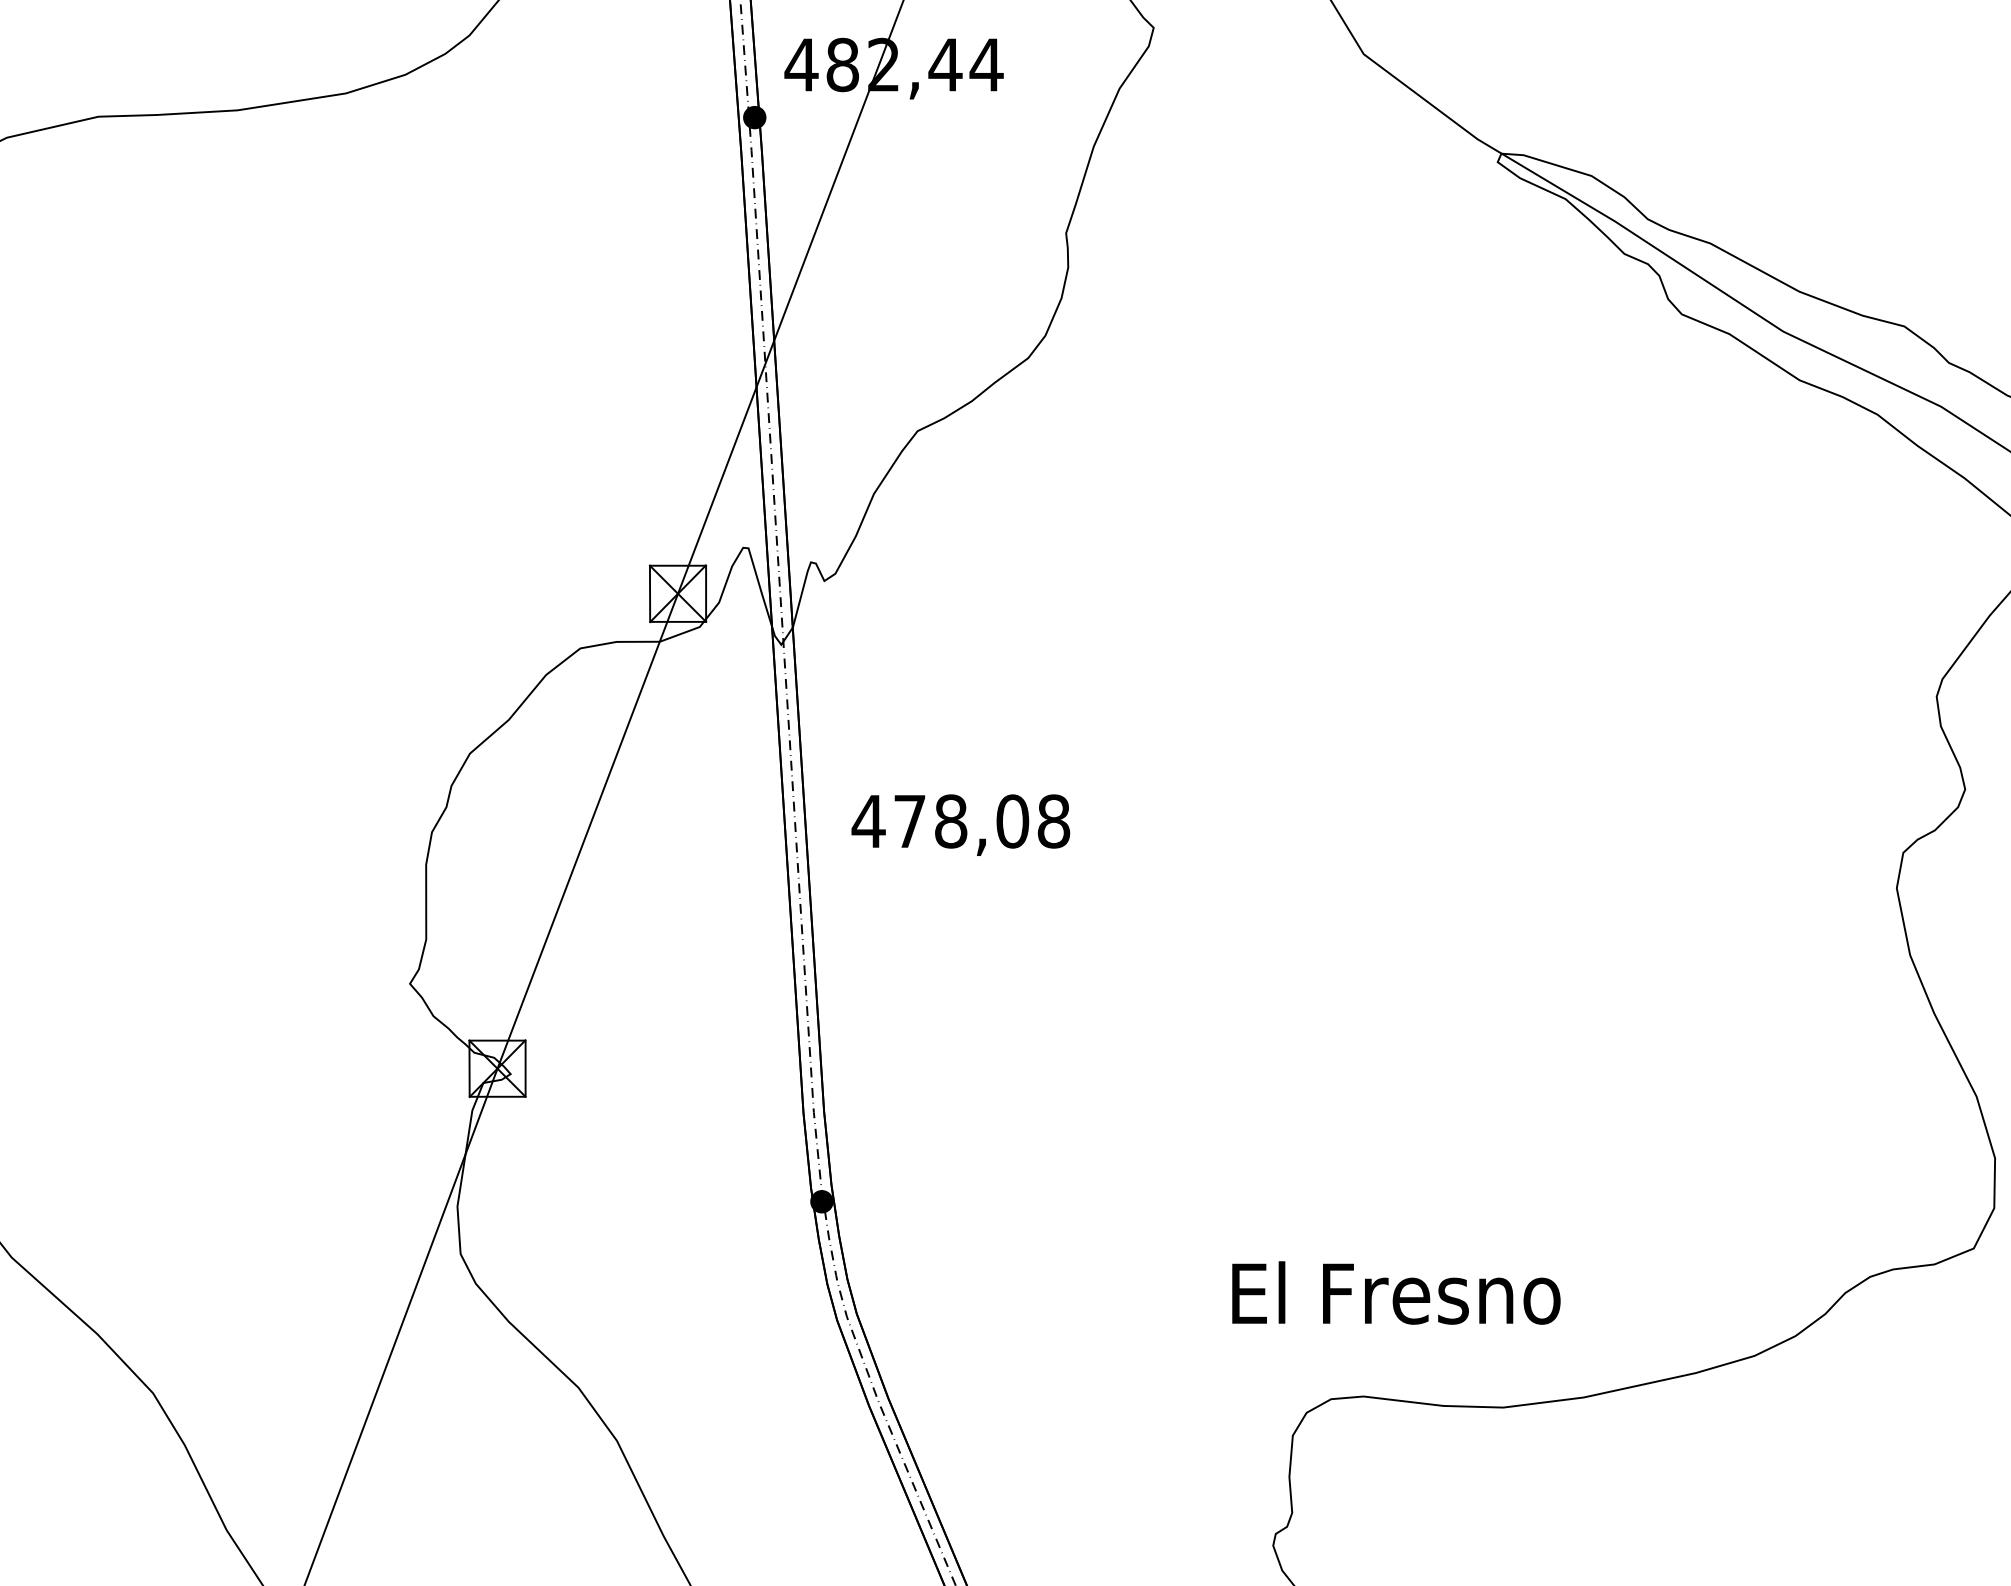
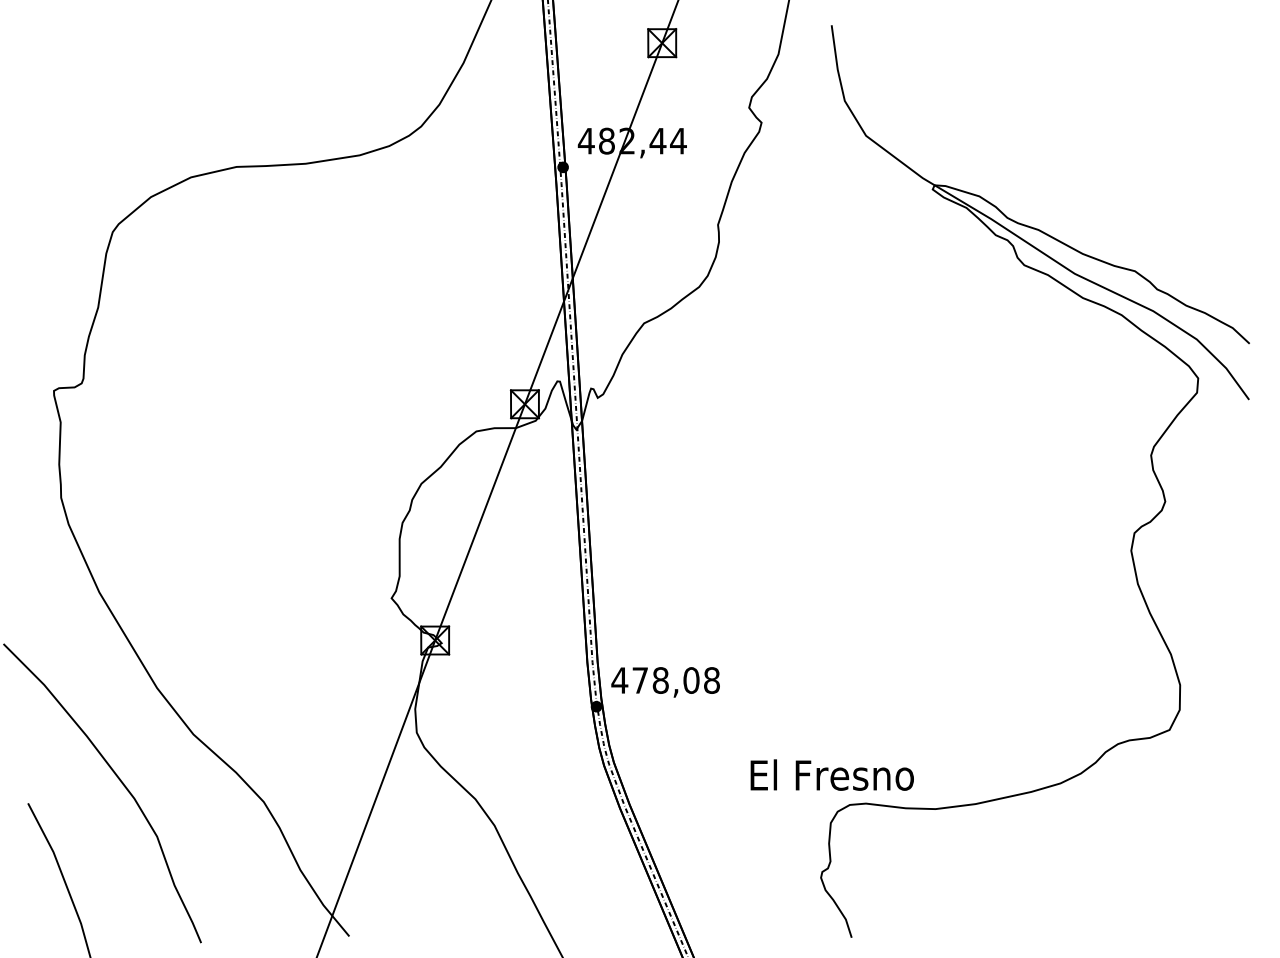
text: (960, 825) -> (665, 682), moved
text: (1394, 1291) -> (831, 774), moved

